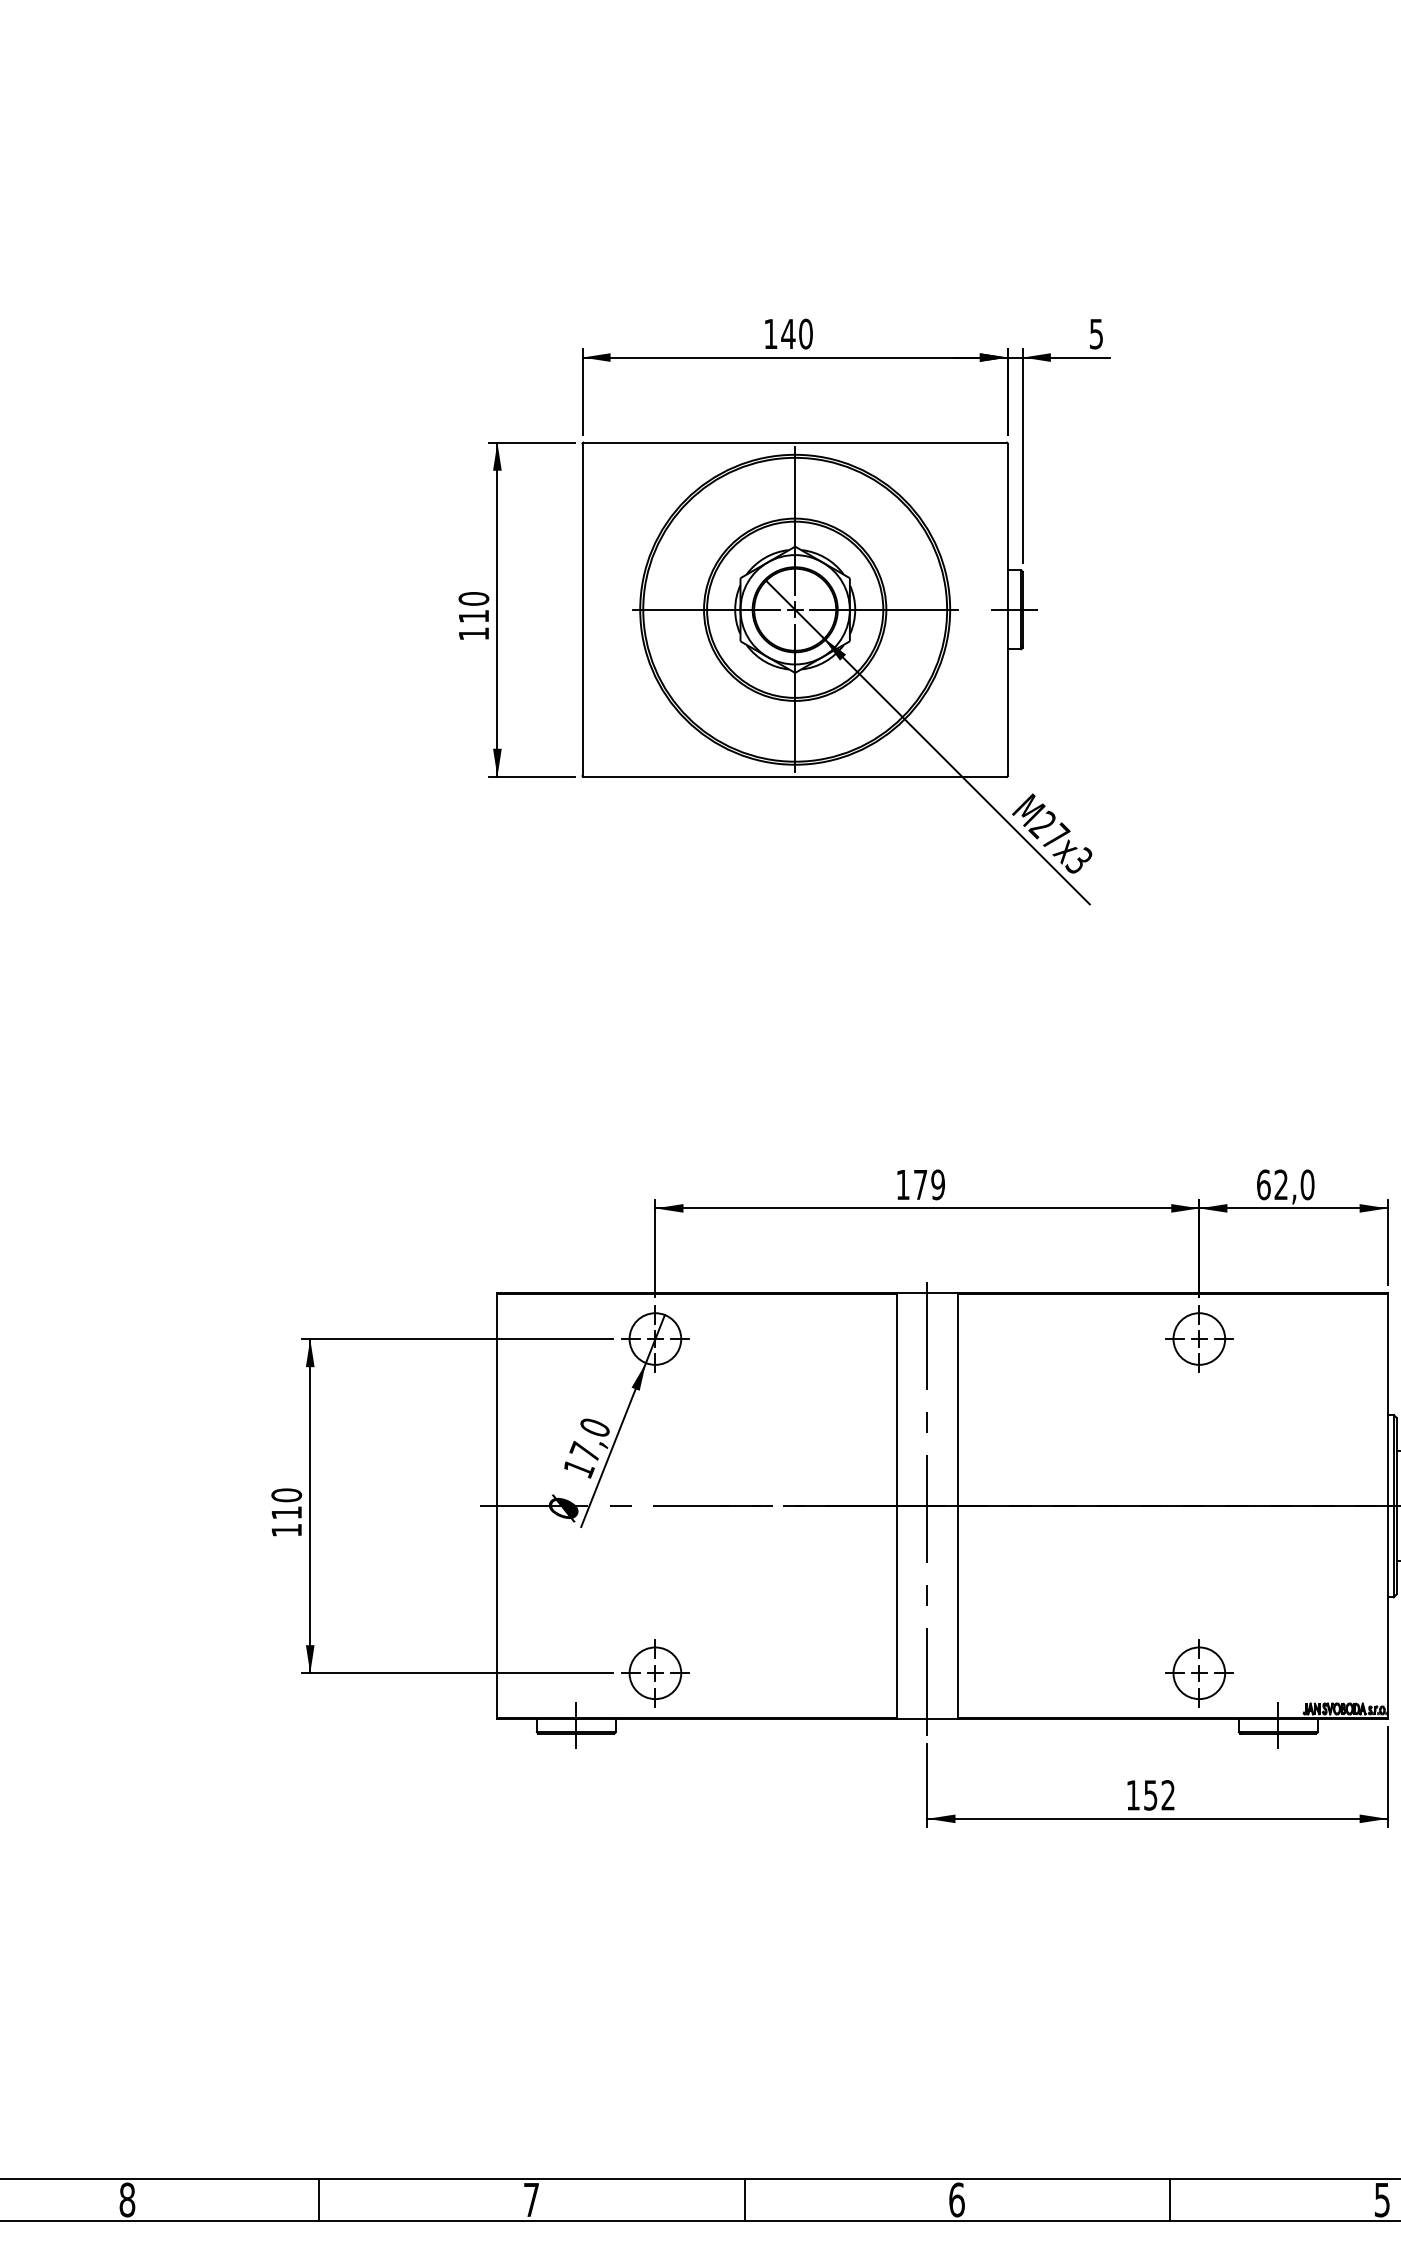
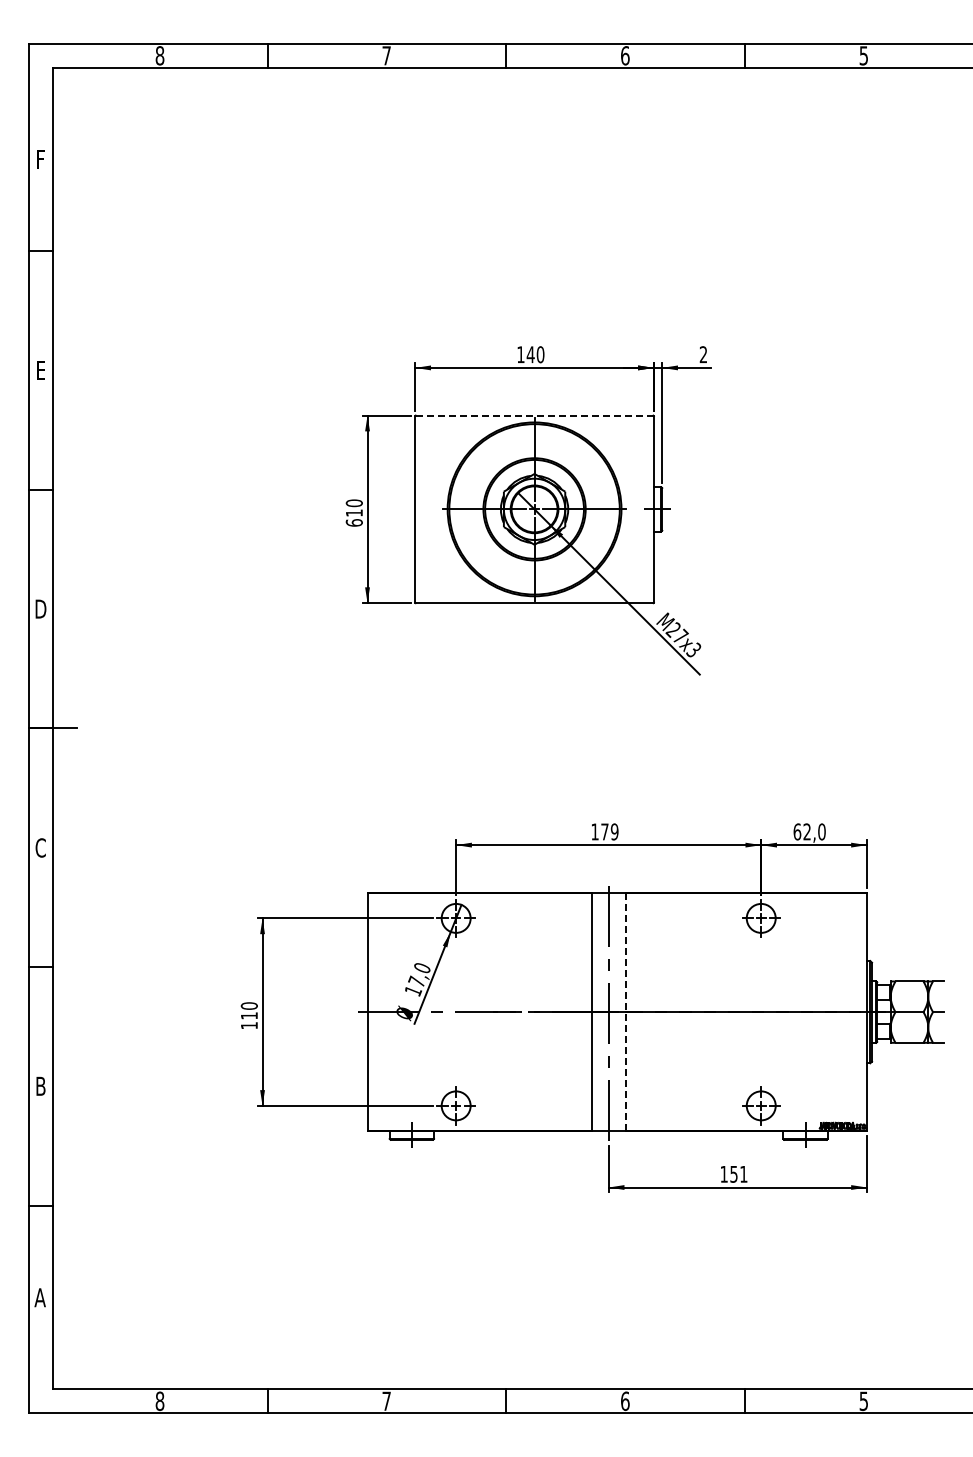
text: (1096, 333) -> (703, 354), 5 -> 2
line: (795, 442) -> (534, 415), solid -> dashed
text: (472, 633) -> (353, 522), 110 -> 610
line: (957, 1506) -> (625, 1012), solid -> dashed
text: (1167, 1793) -> (743, 1173), 152 -> 151

